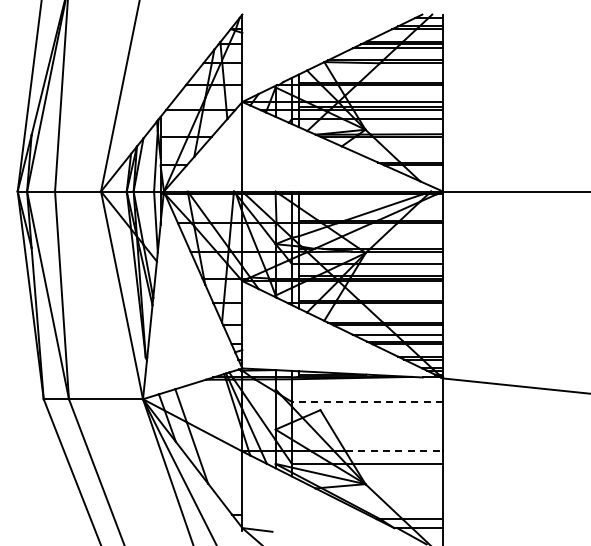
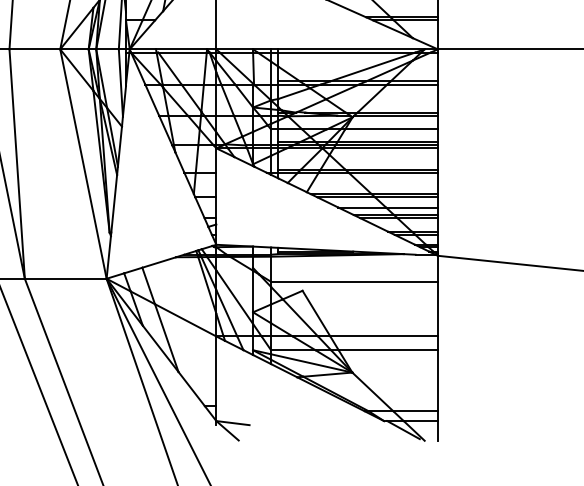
line: (367, 401) -> (354, 281), dashed -> solid
line: (394, 451) -> (384, 336), dashed -> solid

